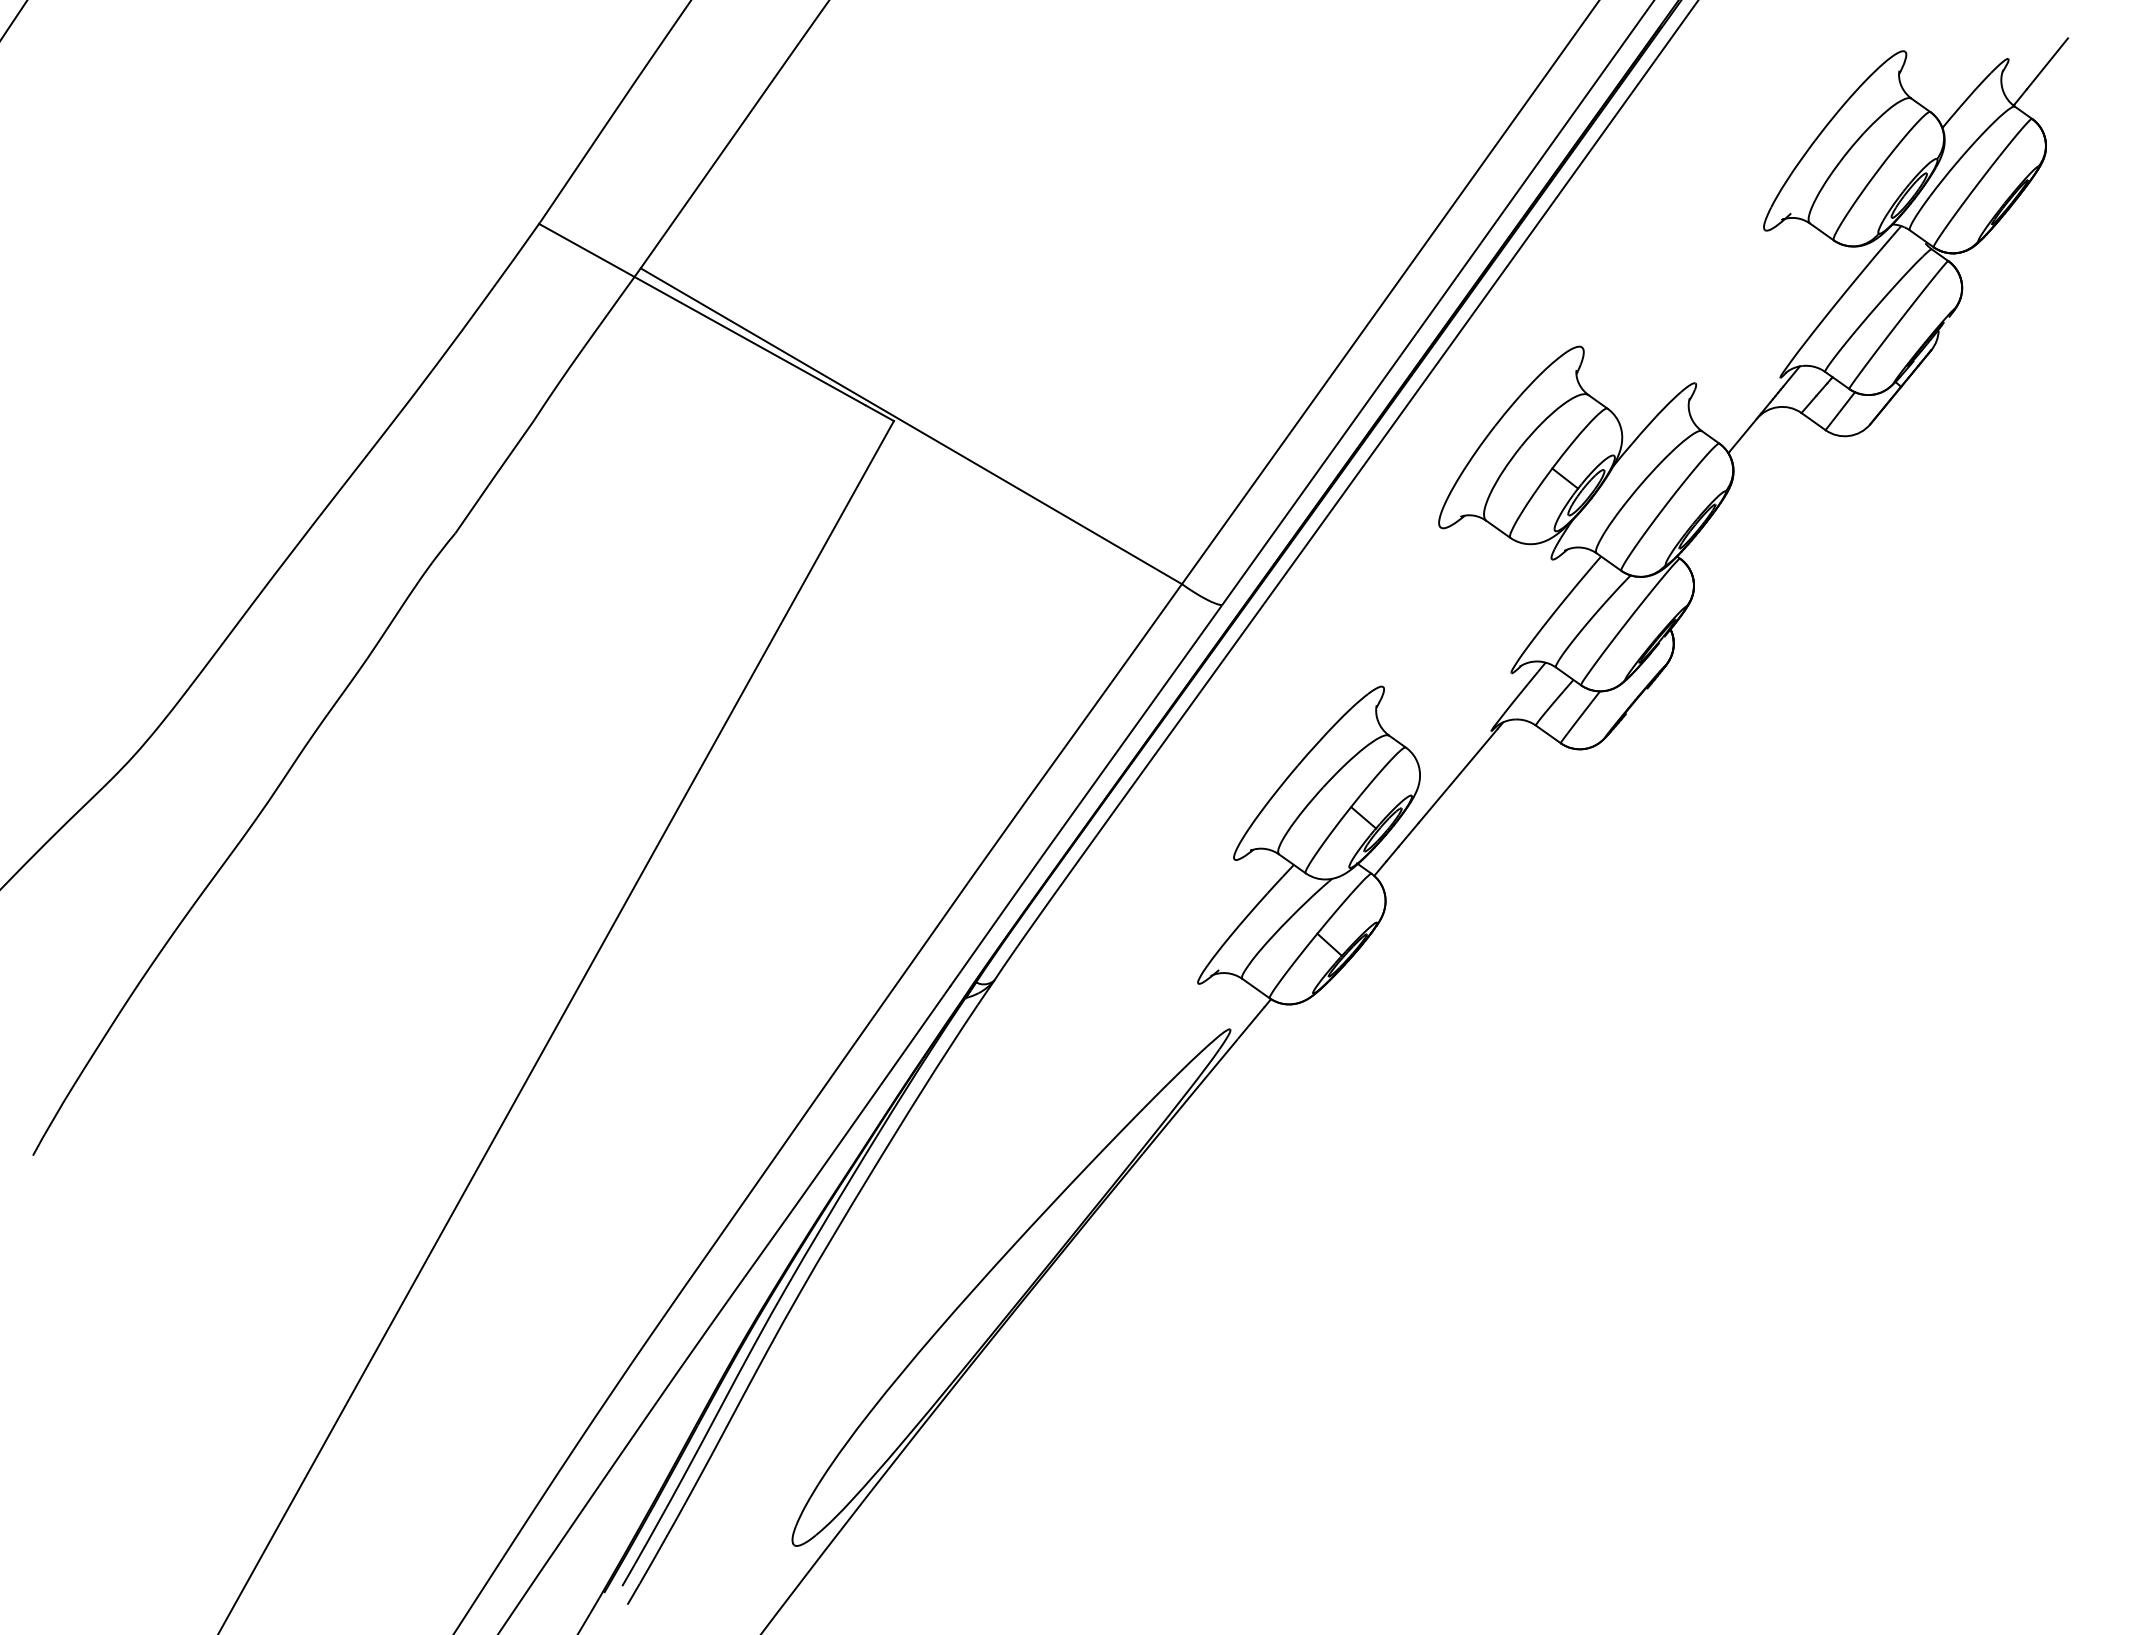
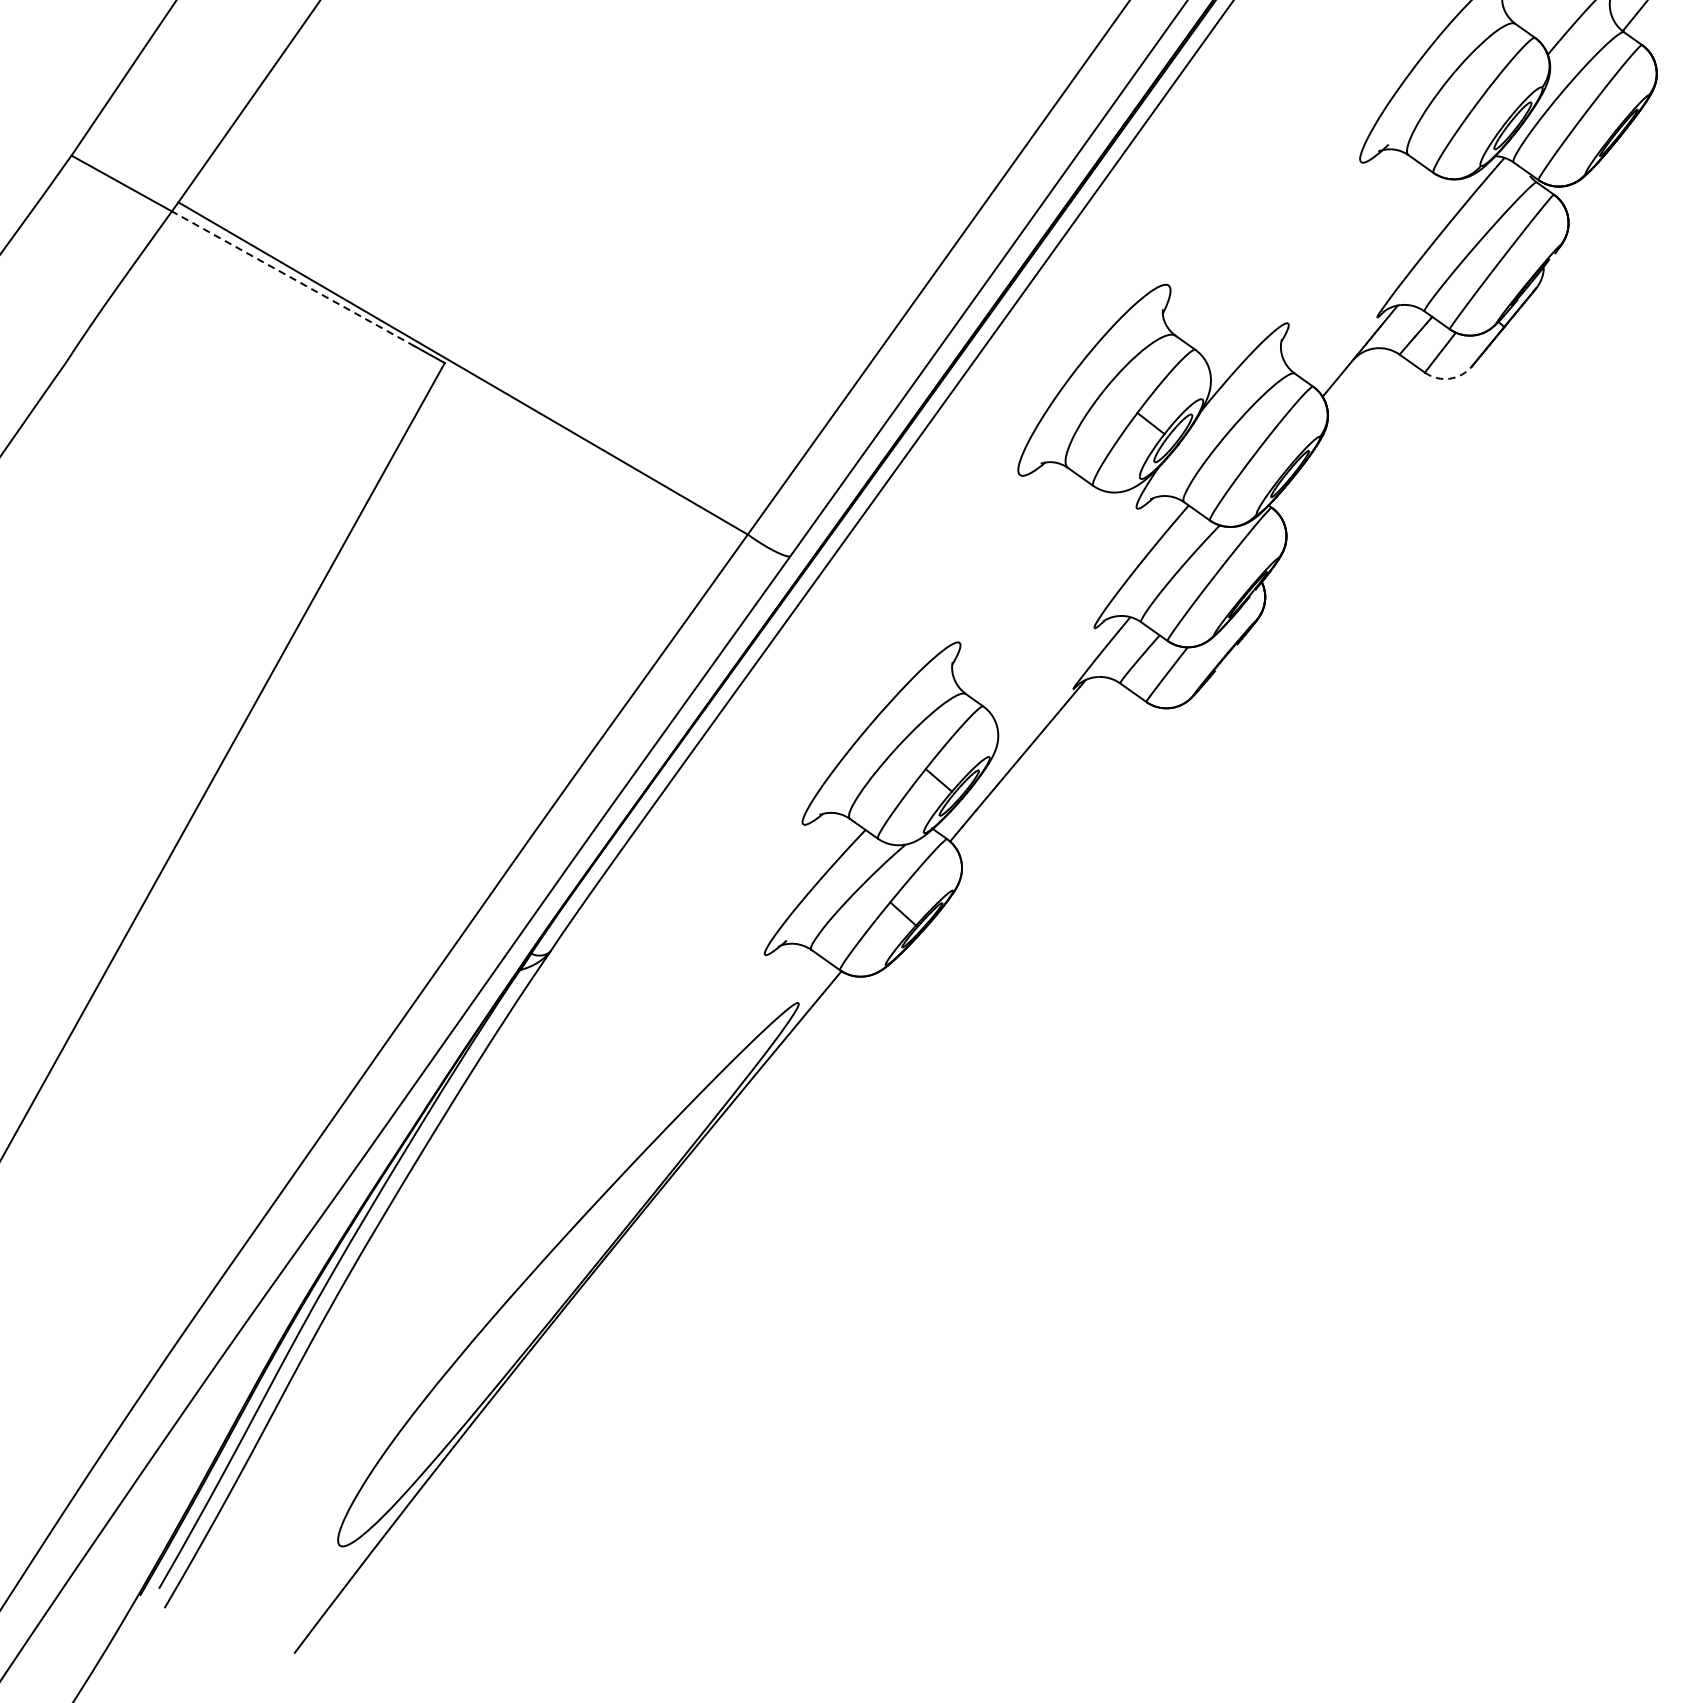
line: (749, 340) -> (292, 278), solid -> dashed
arc: (1849, 436) -> (1450, 379), solid -> dashed

